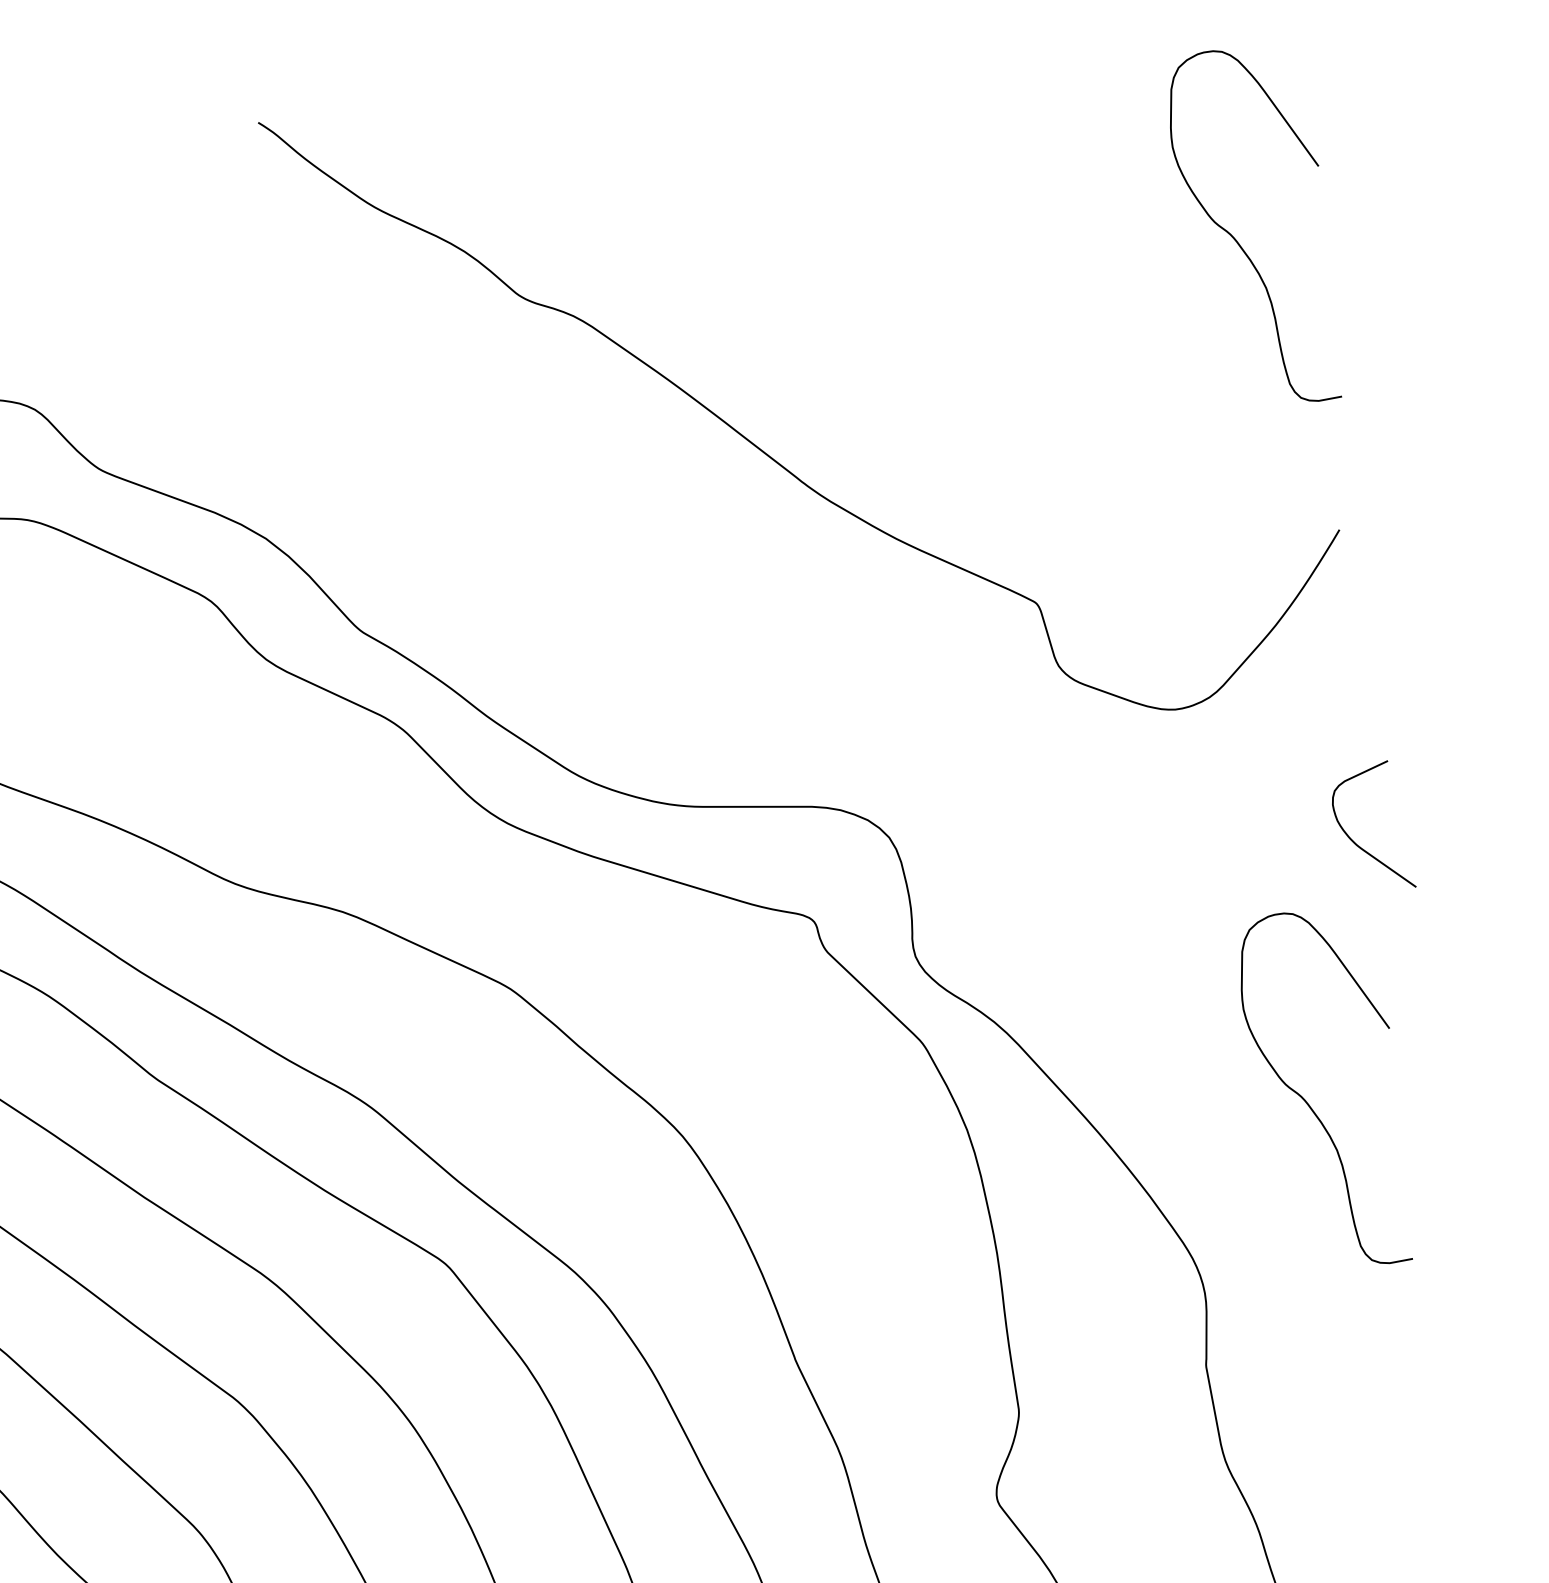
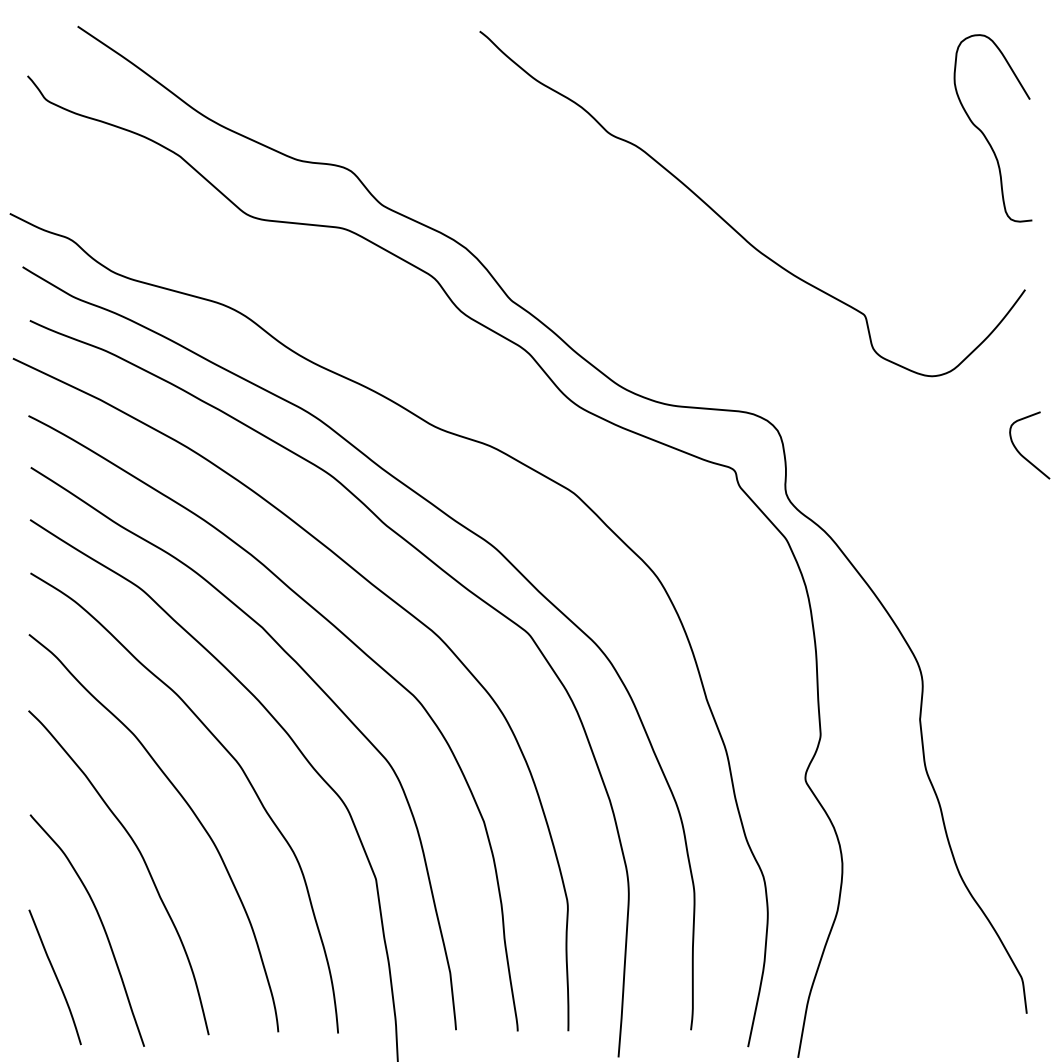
curve: (1308, 1100) -> (984, 585), removed

